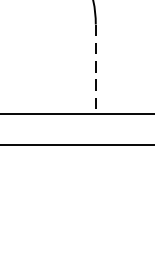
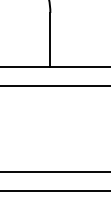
line: (96, 68) -> (50, 39), dashed -> solid

